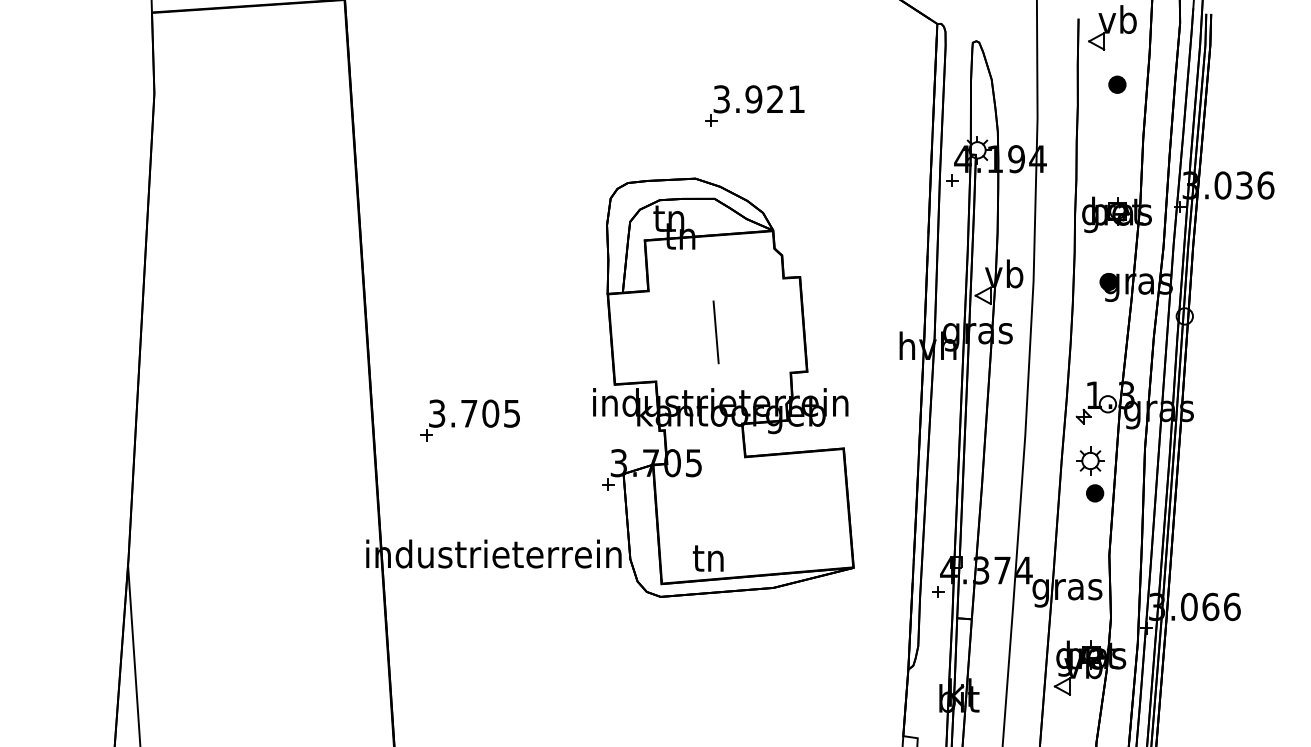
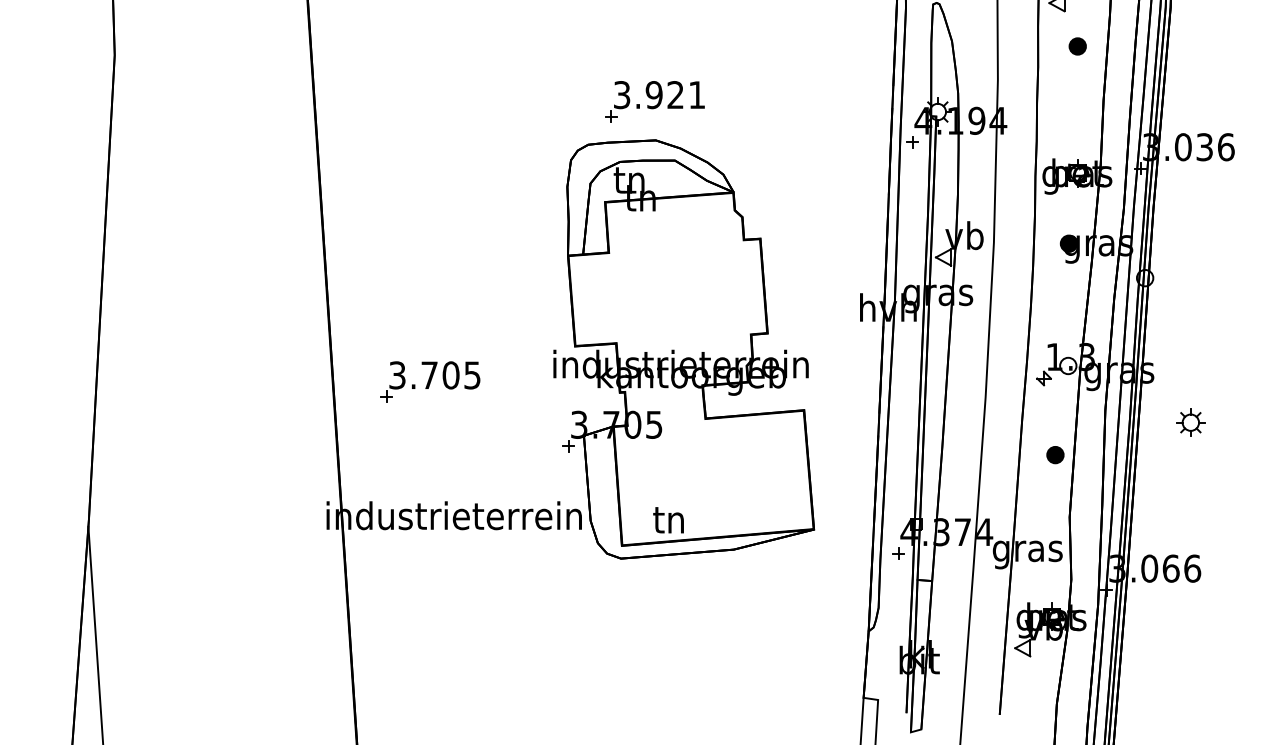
part: (754, 105) -> (654, 101), moved
line: (715, 332) -> (675, 294), removed
part: (1090, 460) -> (1190, 422), moved

